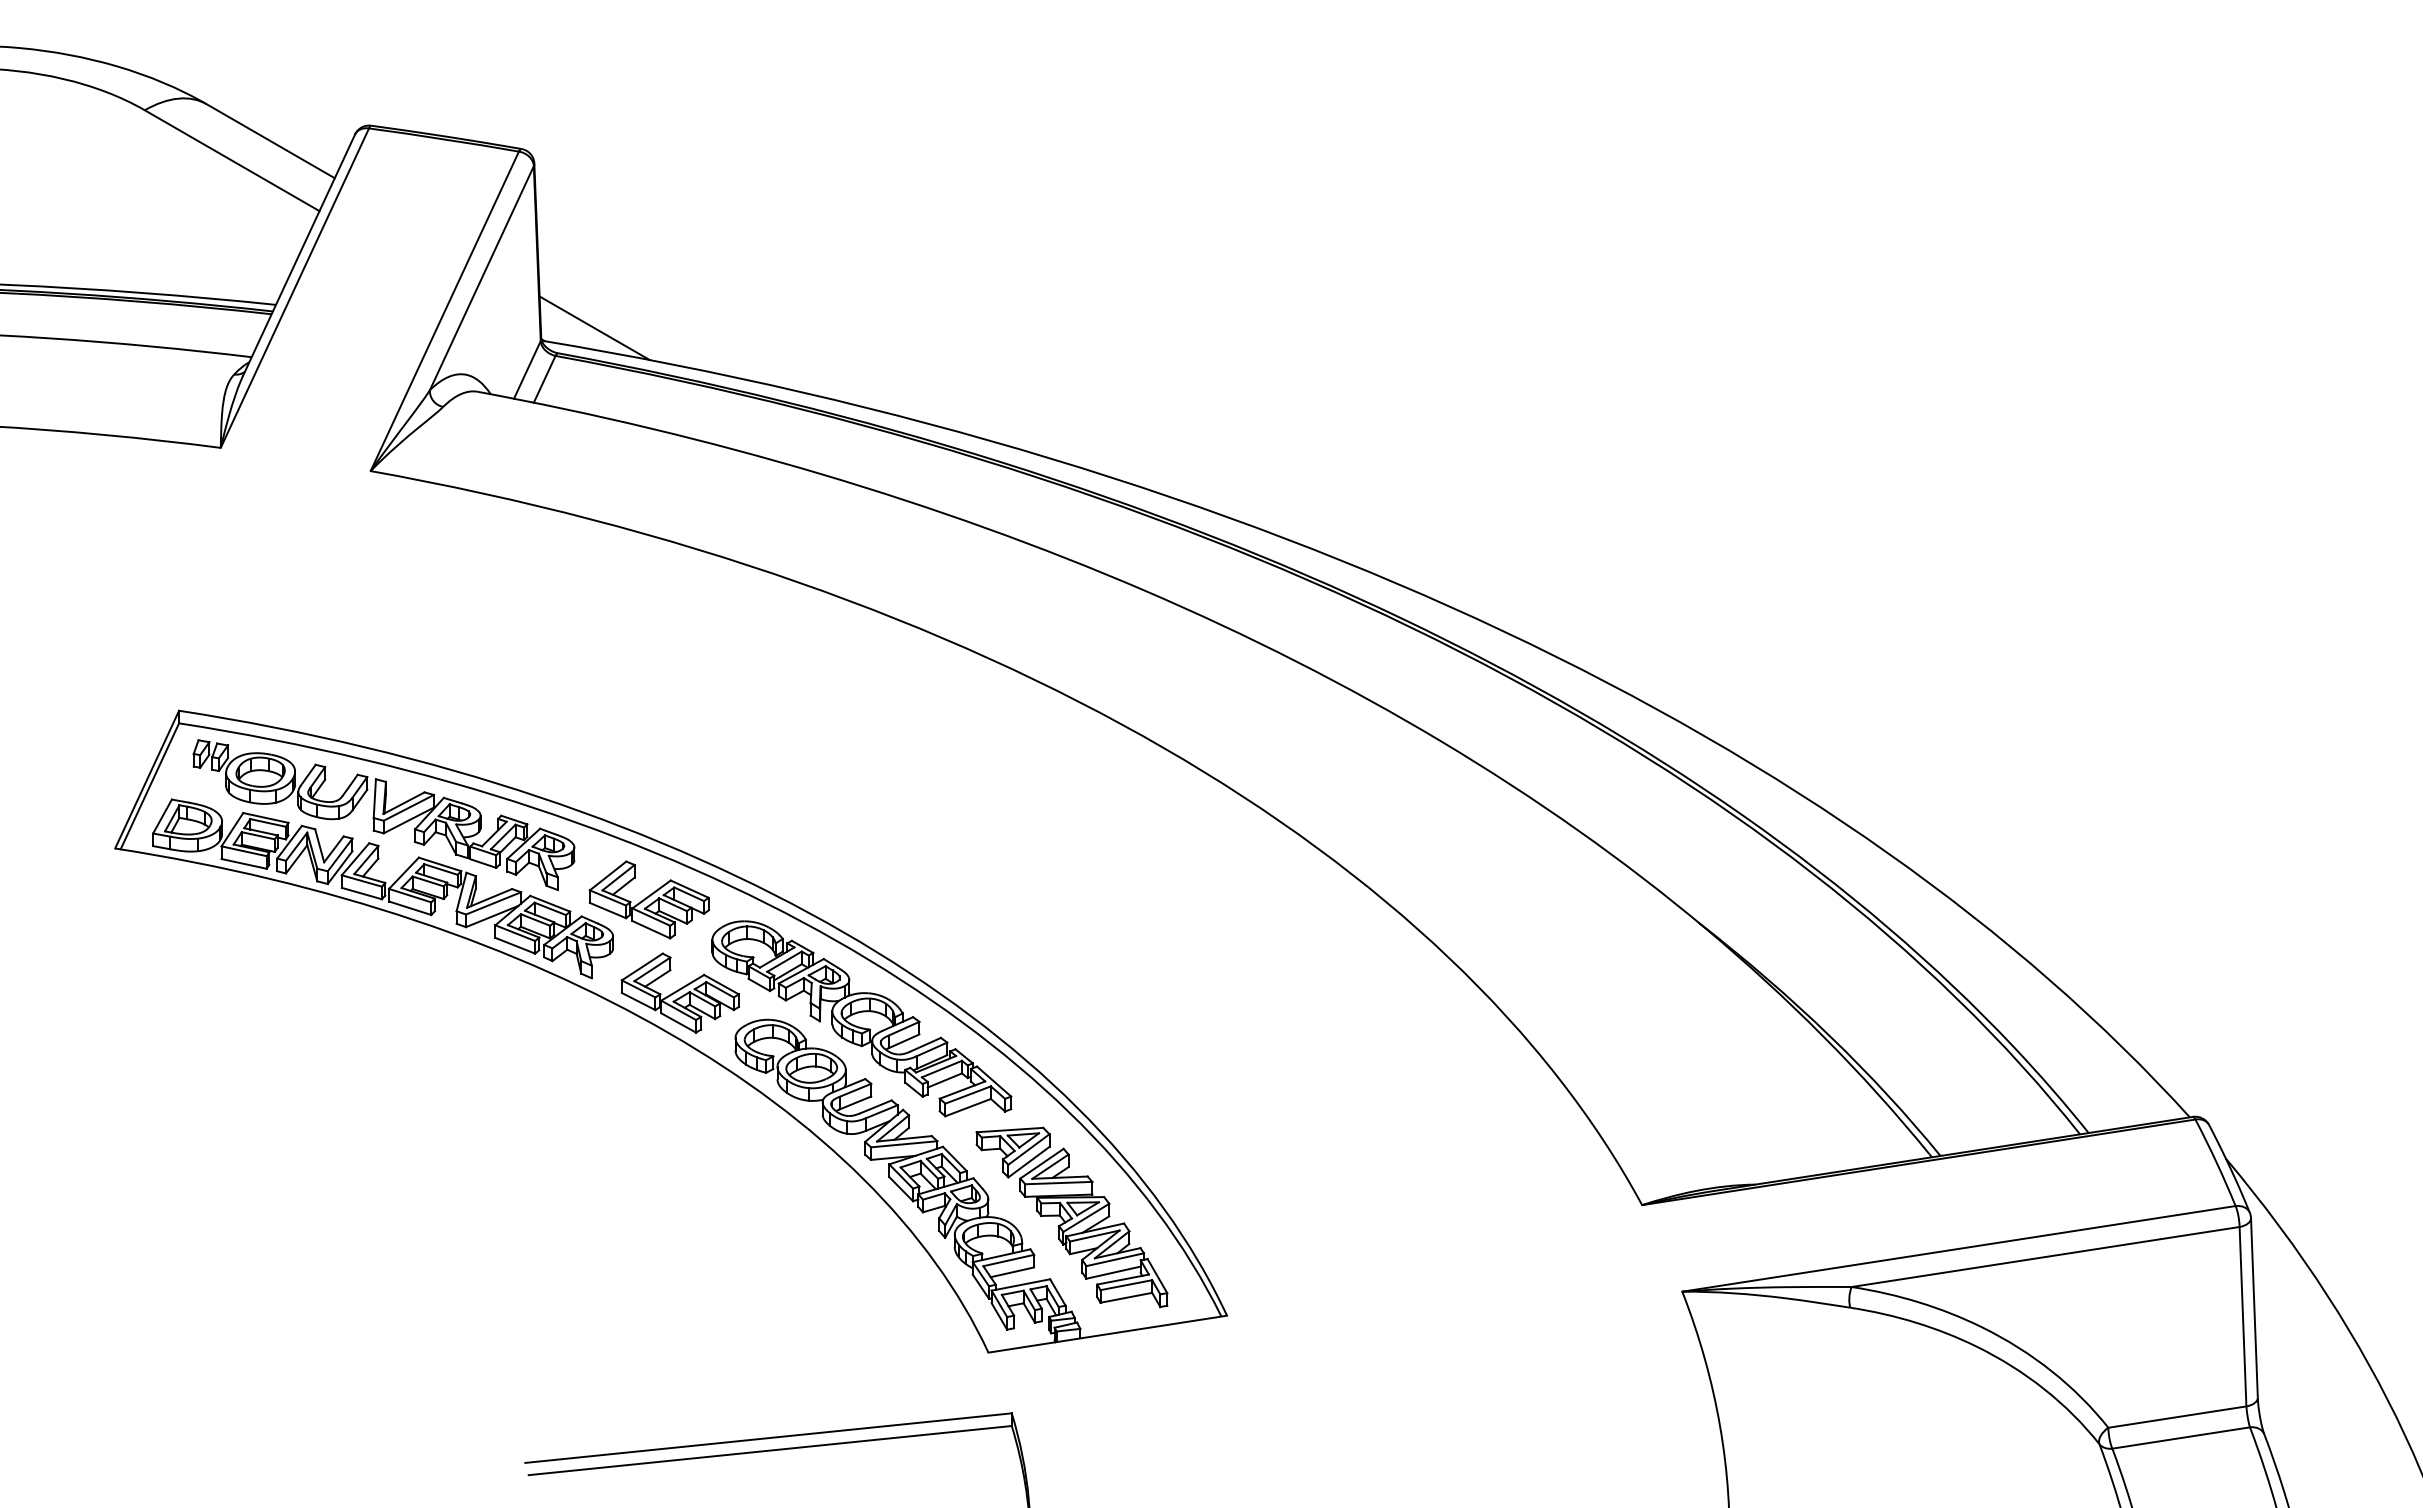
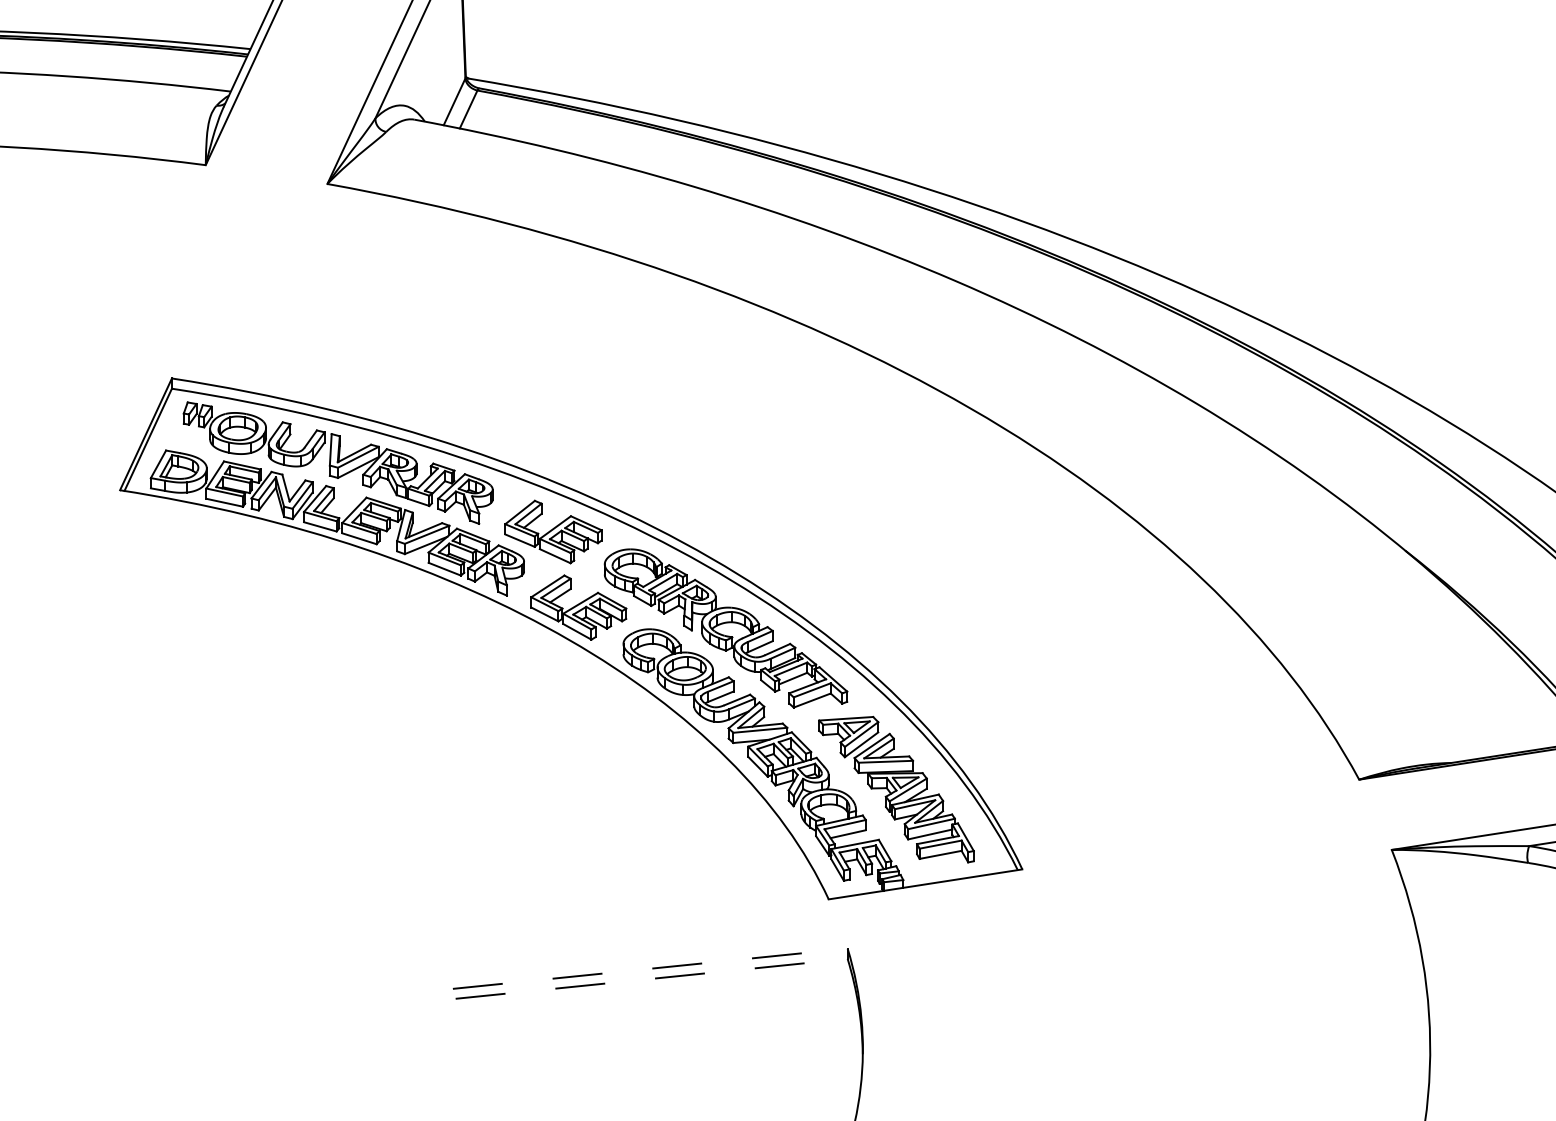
line: (594, 327) -> (509, 67), removed
line: (769, 1438) -> (651, 969), solid -> dashed
line: (770, 1450) -> (651, 978), solid -> dashed

